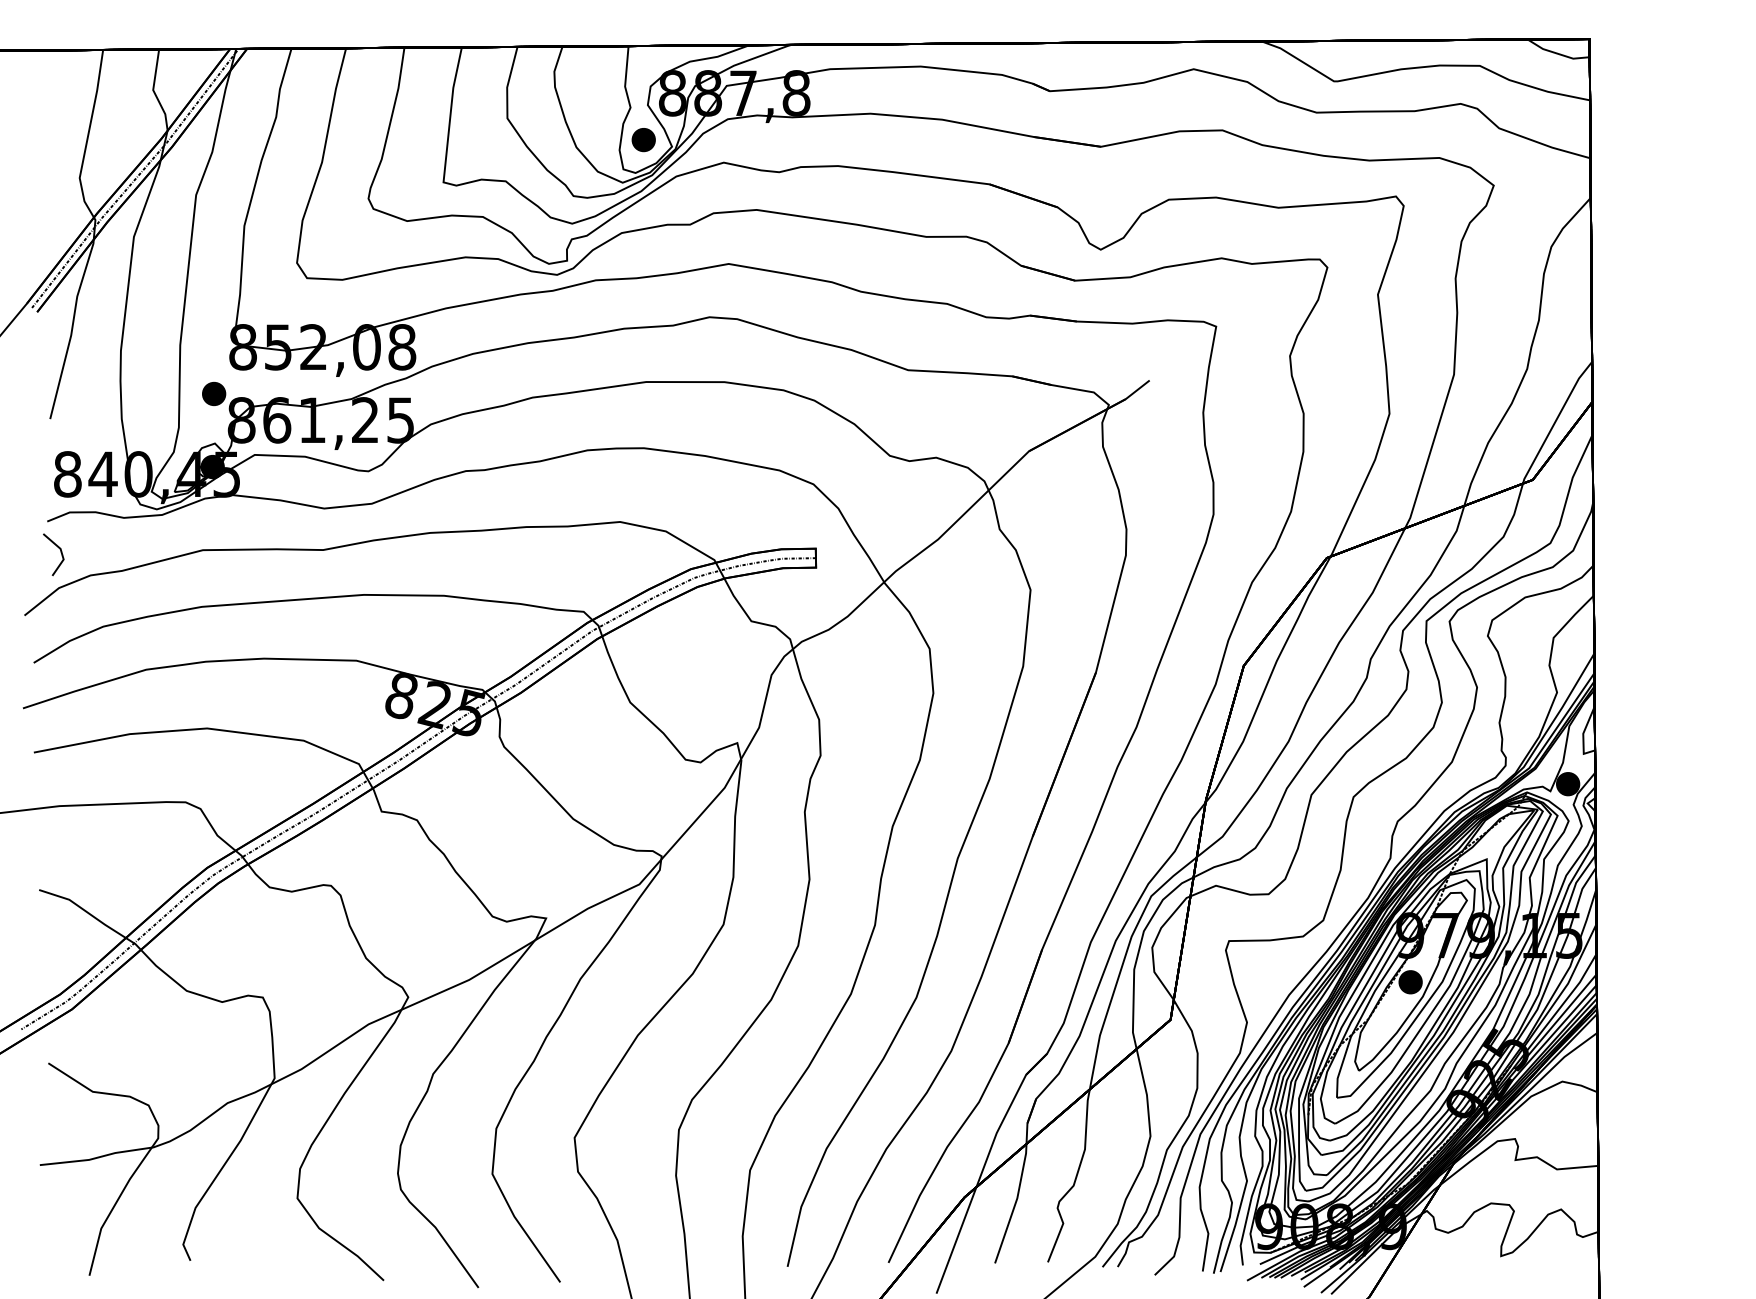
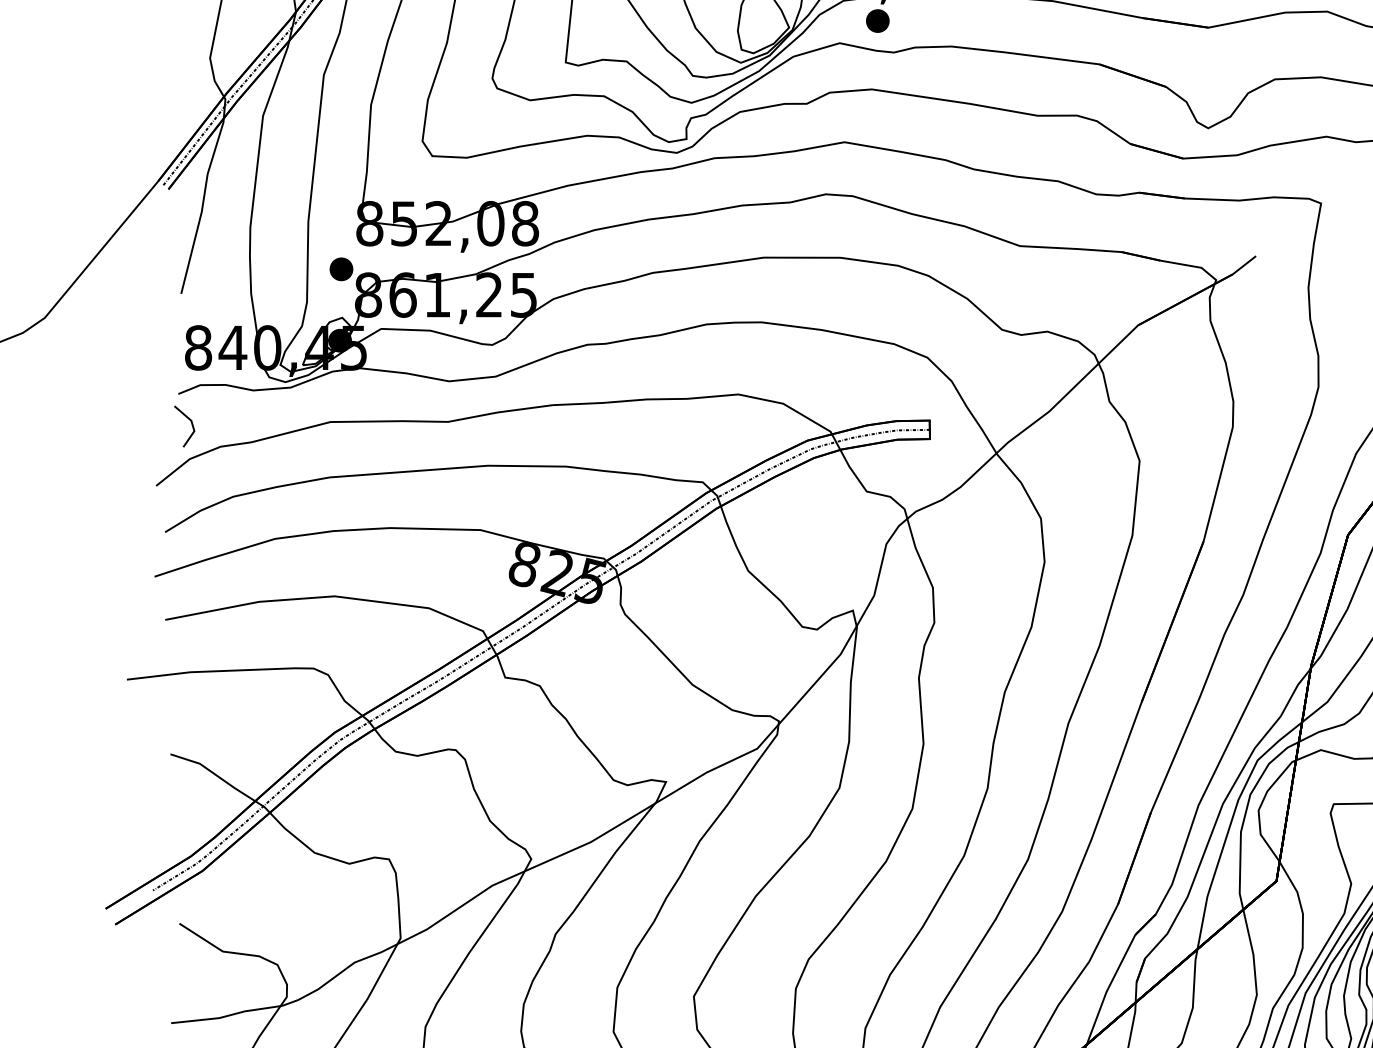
part: (643, 140) -> (877, 21), moved

